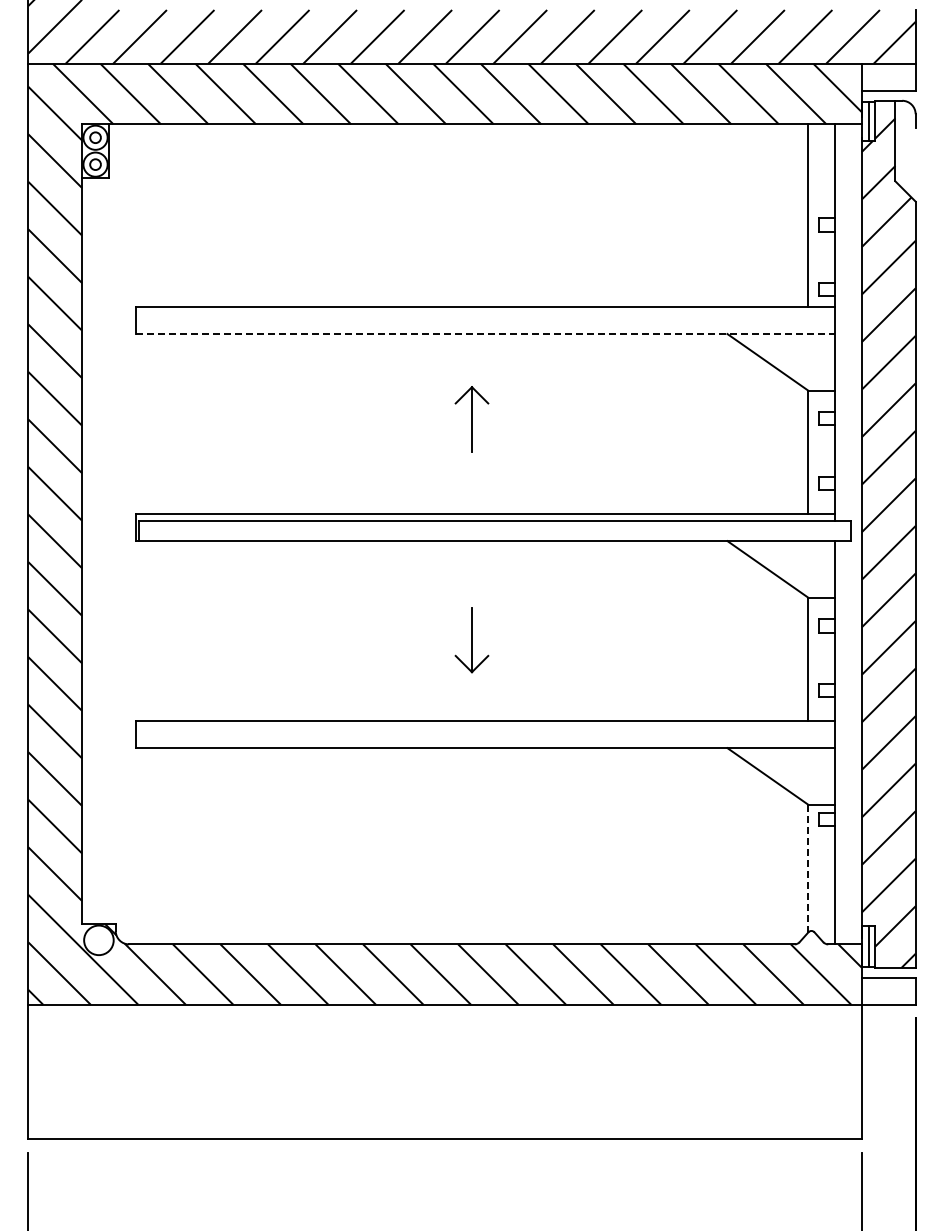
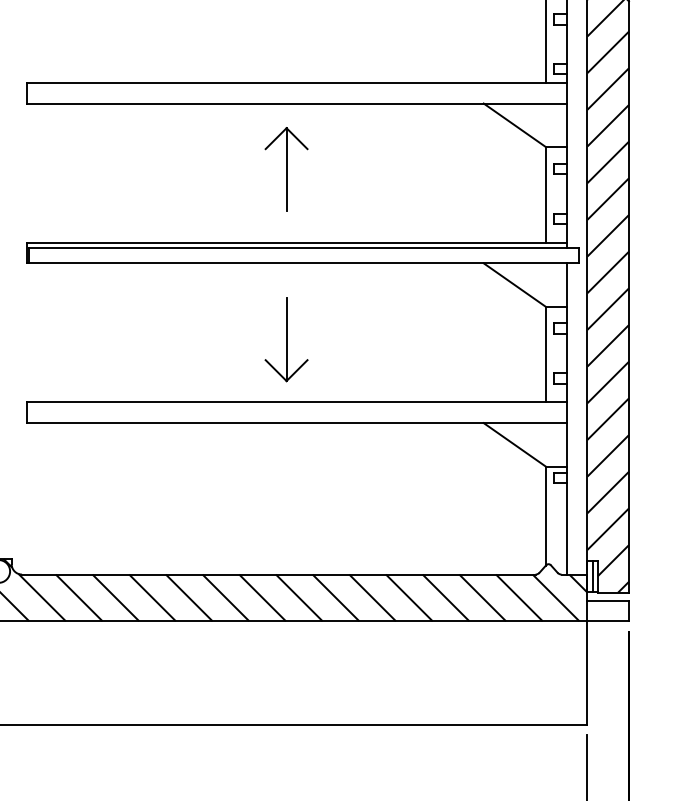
line: (485, 334) -> (297, 103), dashed -> solid
part: (471, 418) -> (286, 168), size x1.67
part: (471, 639) -> (286, 339), size x1.67
line: (808, 869) -> (546, 516), dashed -> solid

